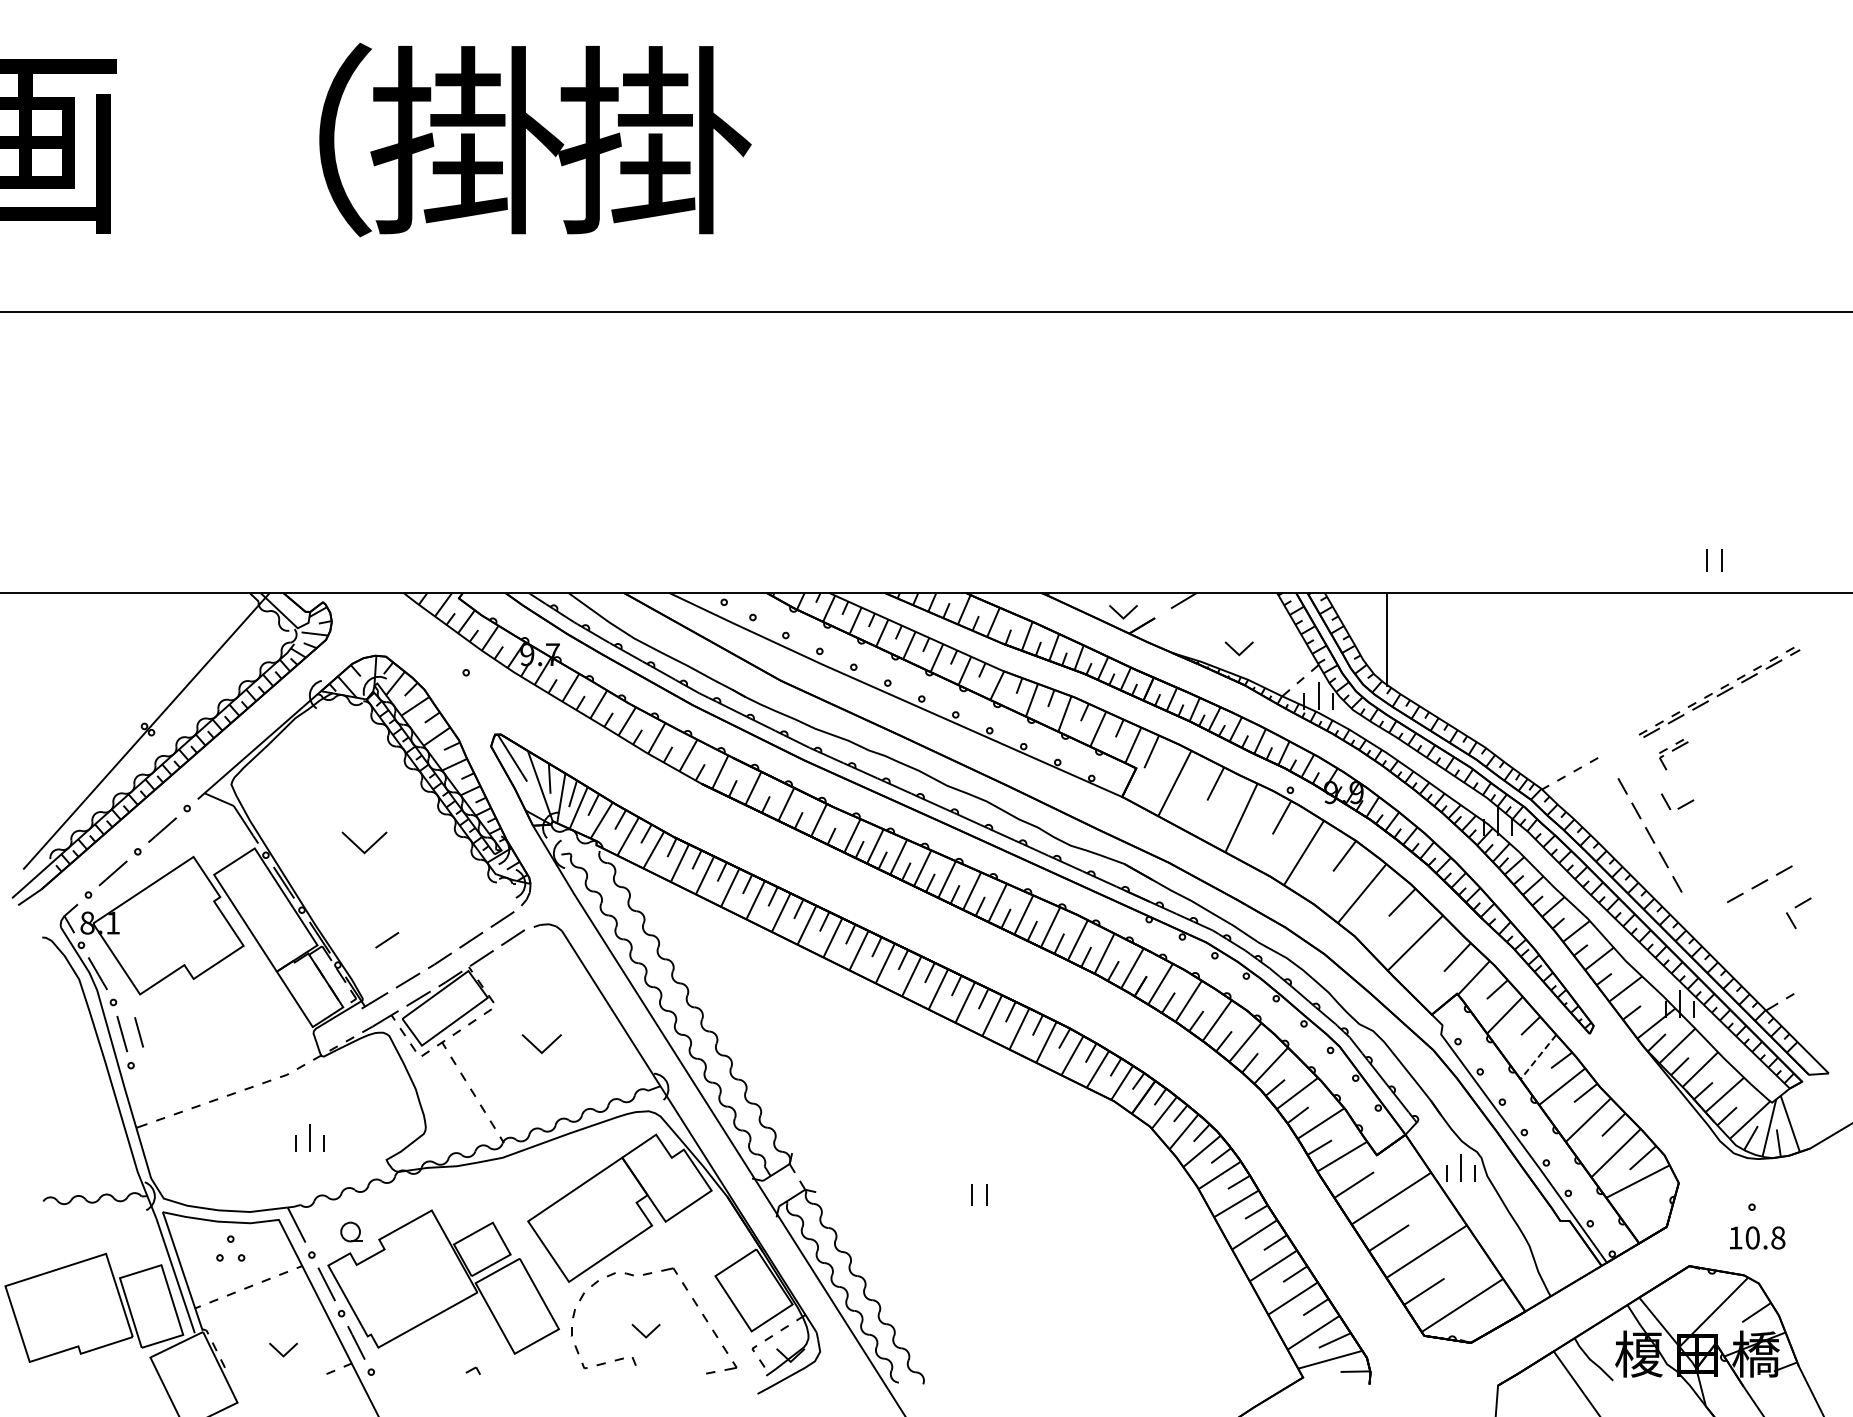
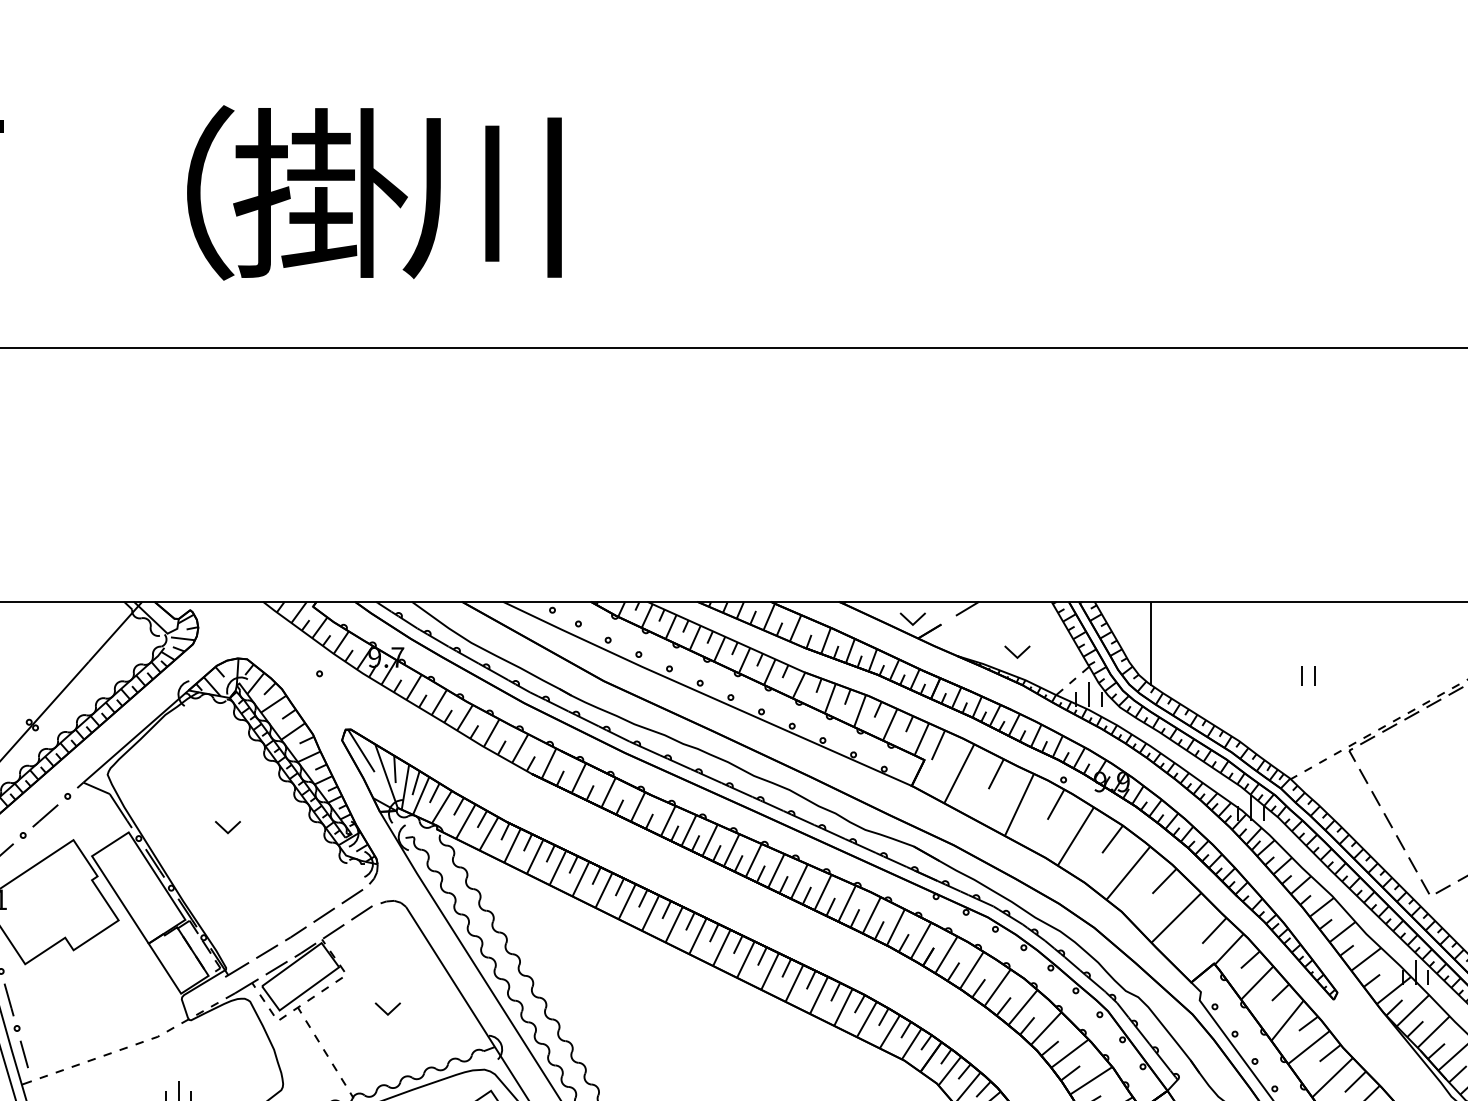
text: (654, 140) -> (489, 193), 掛 -> 川
part: (1707, 560) -> (1302, 676), moved
part: (1673, 754) -> (1361, 747), moved
part: (1677, 801) -> (1435, 886), moved
part: (364, 842) -> (227, 827), size x0.62
line: (387, 940) -> (248, 915), removed
line: (138, 1032) -> (23, 1054), moved
part: (541, 1043) -> (387, 1008), size x0.71
line: (1538, 1057) -> (1287, 1021), dashed -> solid

